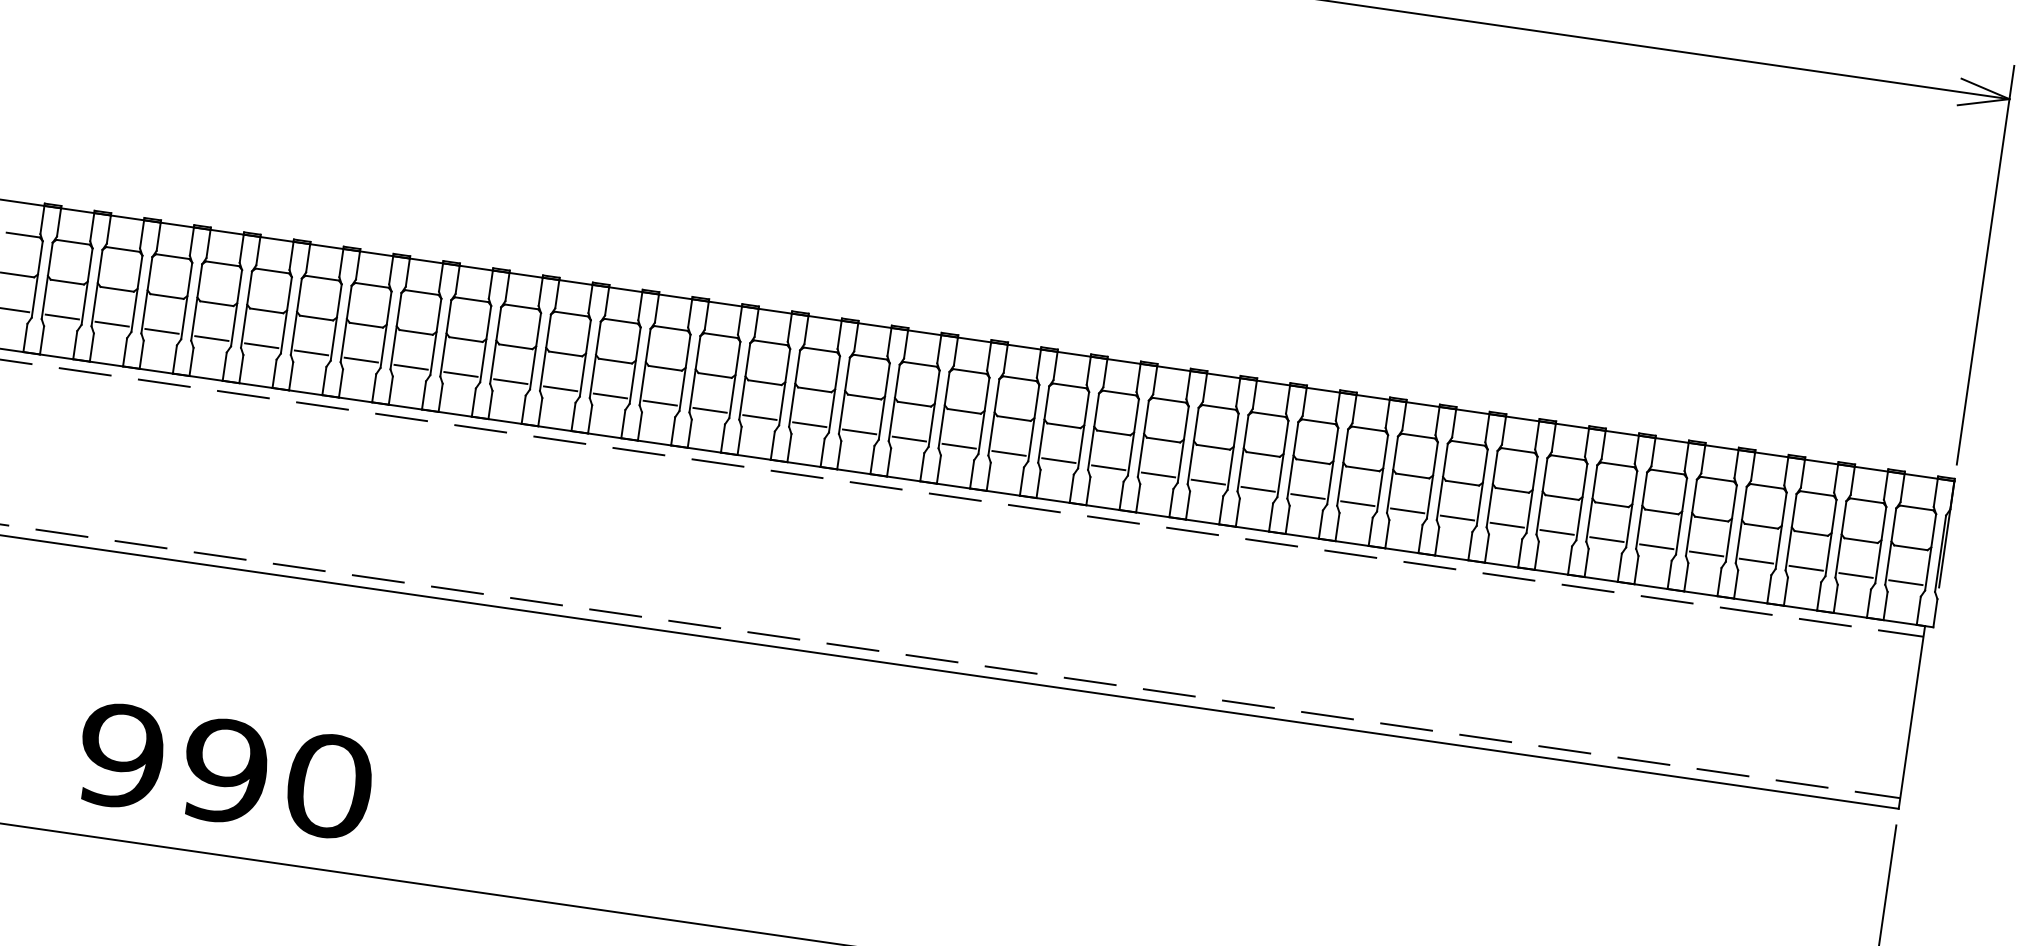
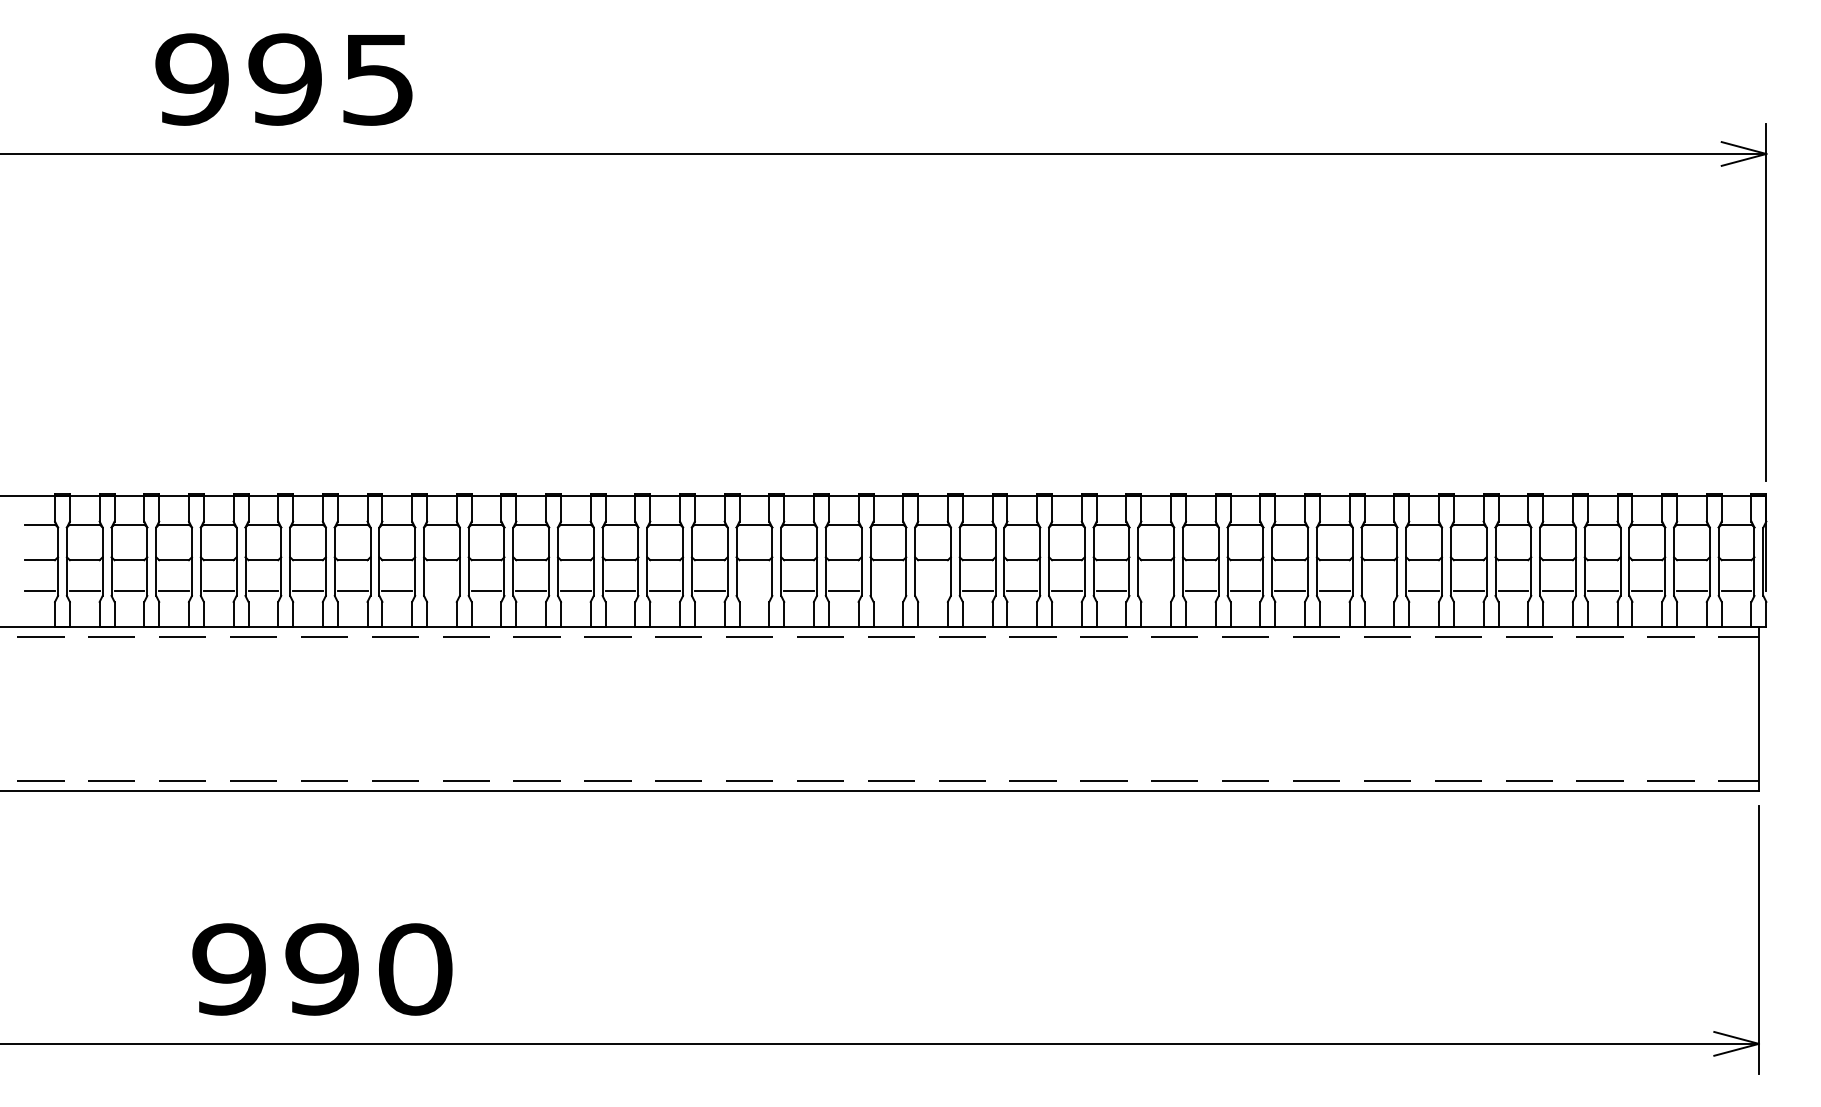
line: (460, 374) -> (441, 591), removed
line: (809, 424) -> (754, 591), removed
line: (959, 446) -> (888, 591), removed
line: (1008, 453) -> (932, 591), removed
line: (1258, 489) -> (1156, 591), removed
line: (1507, 525) -> (1379, 591), removed
text: (225, 771) -> (322, 969), moved

